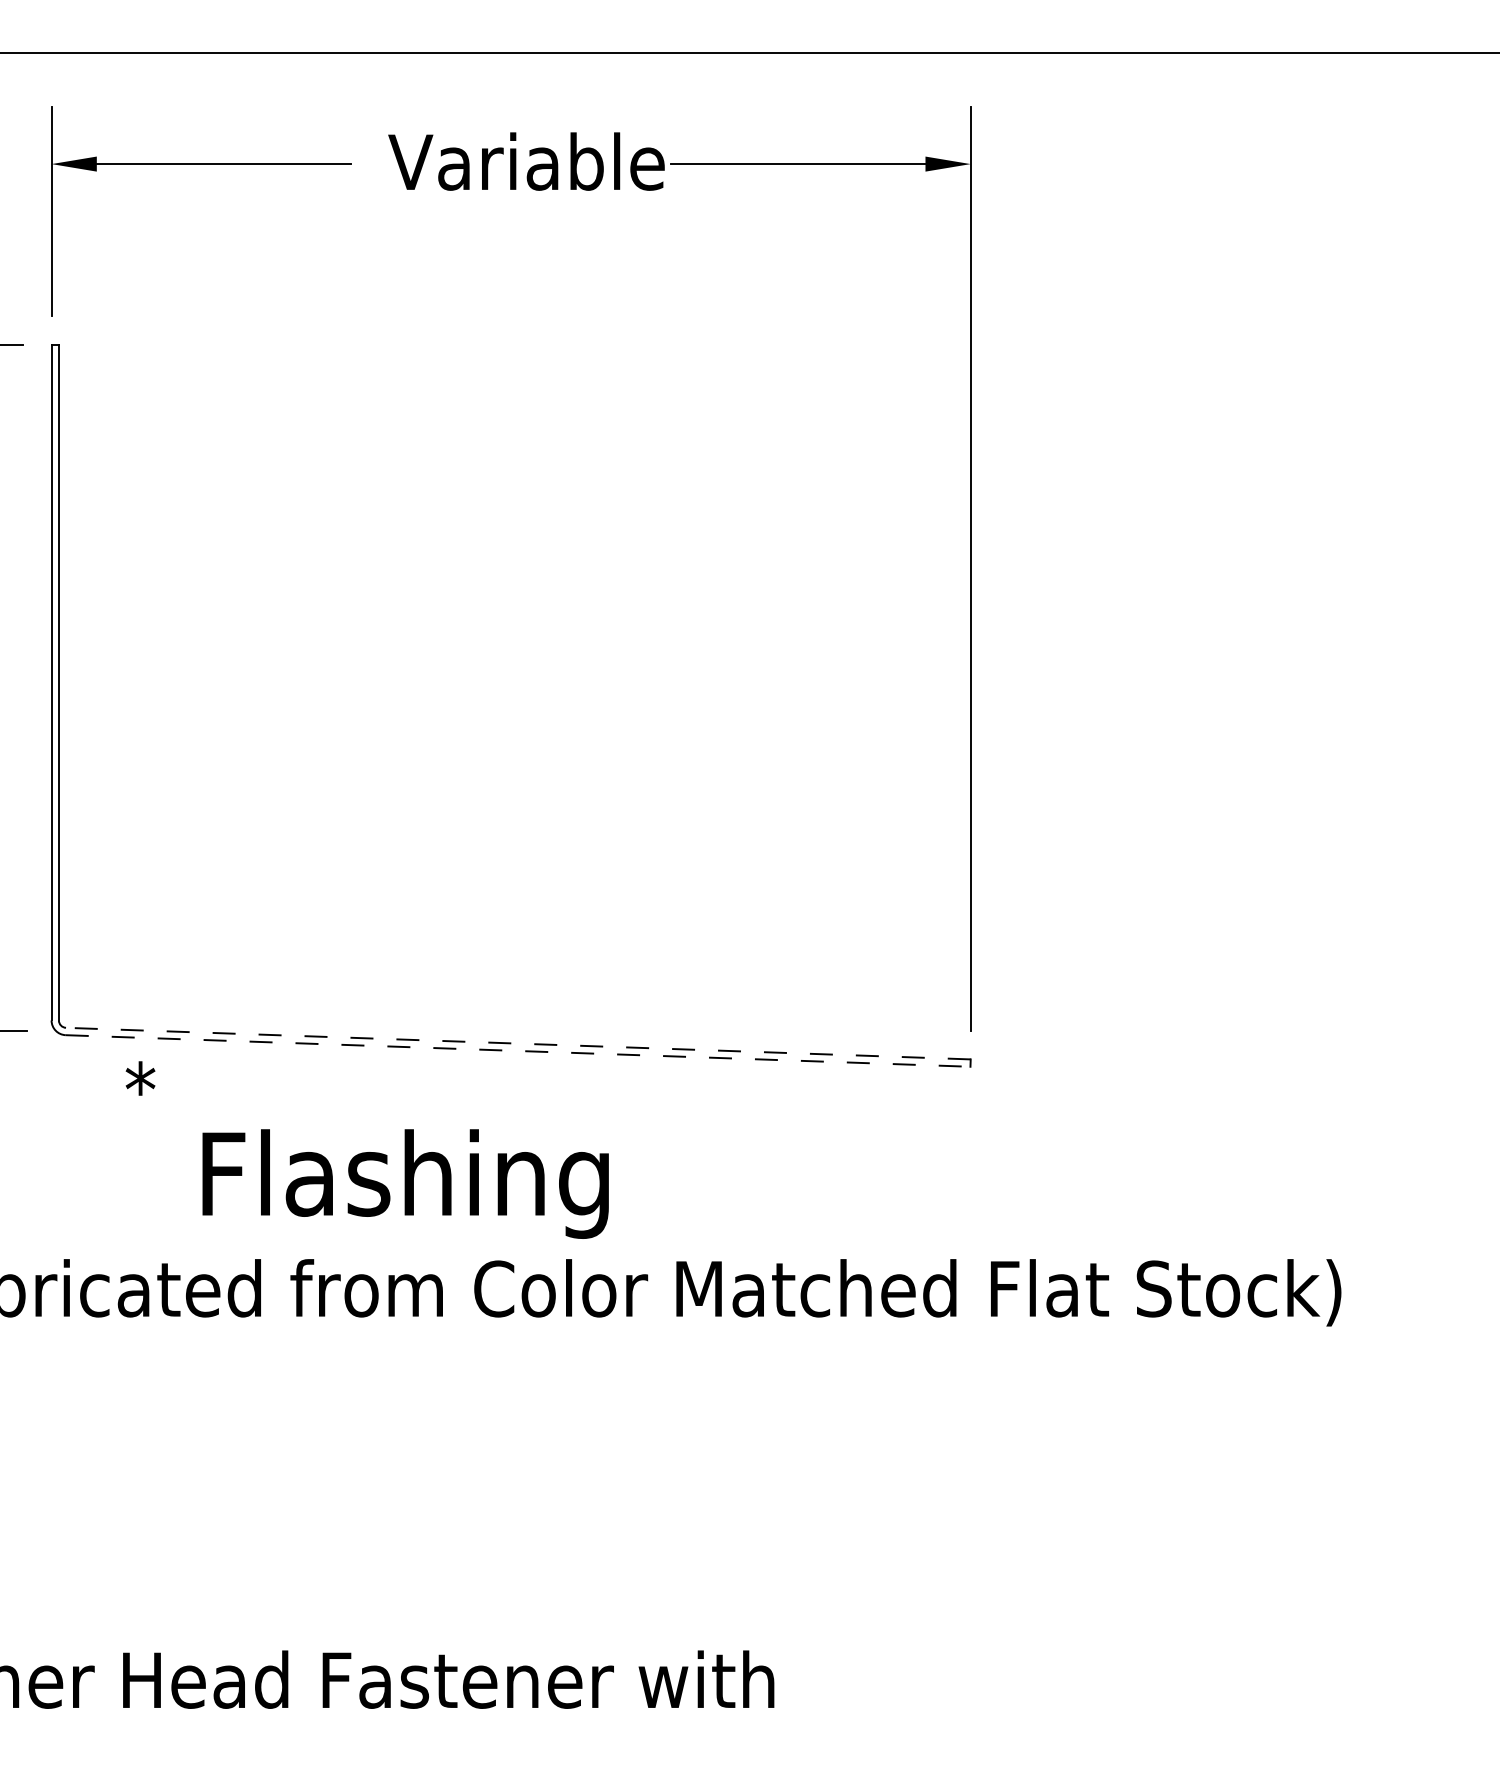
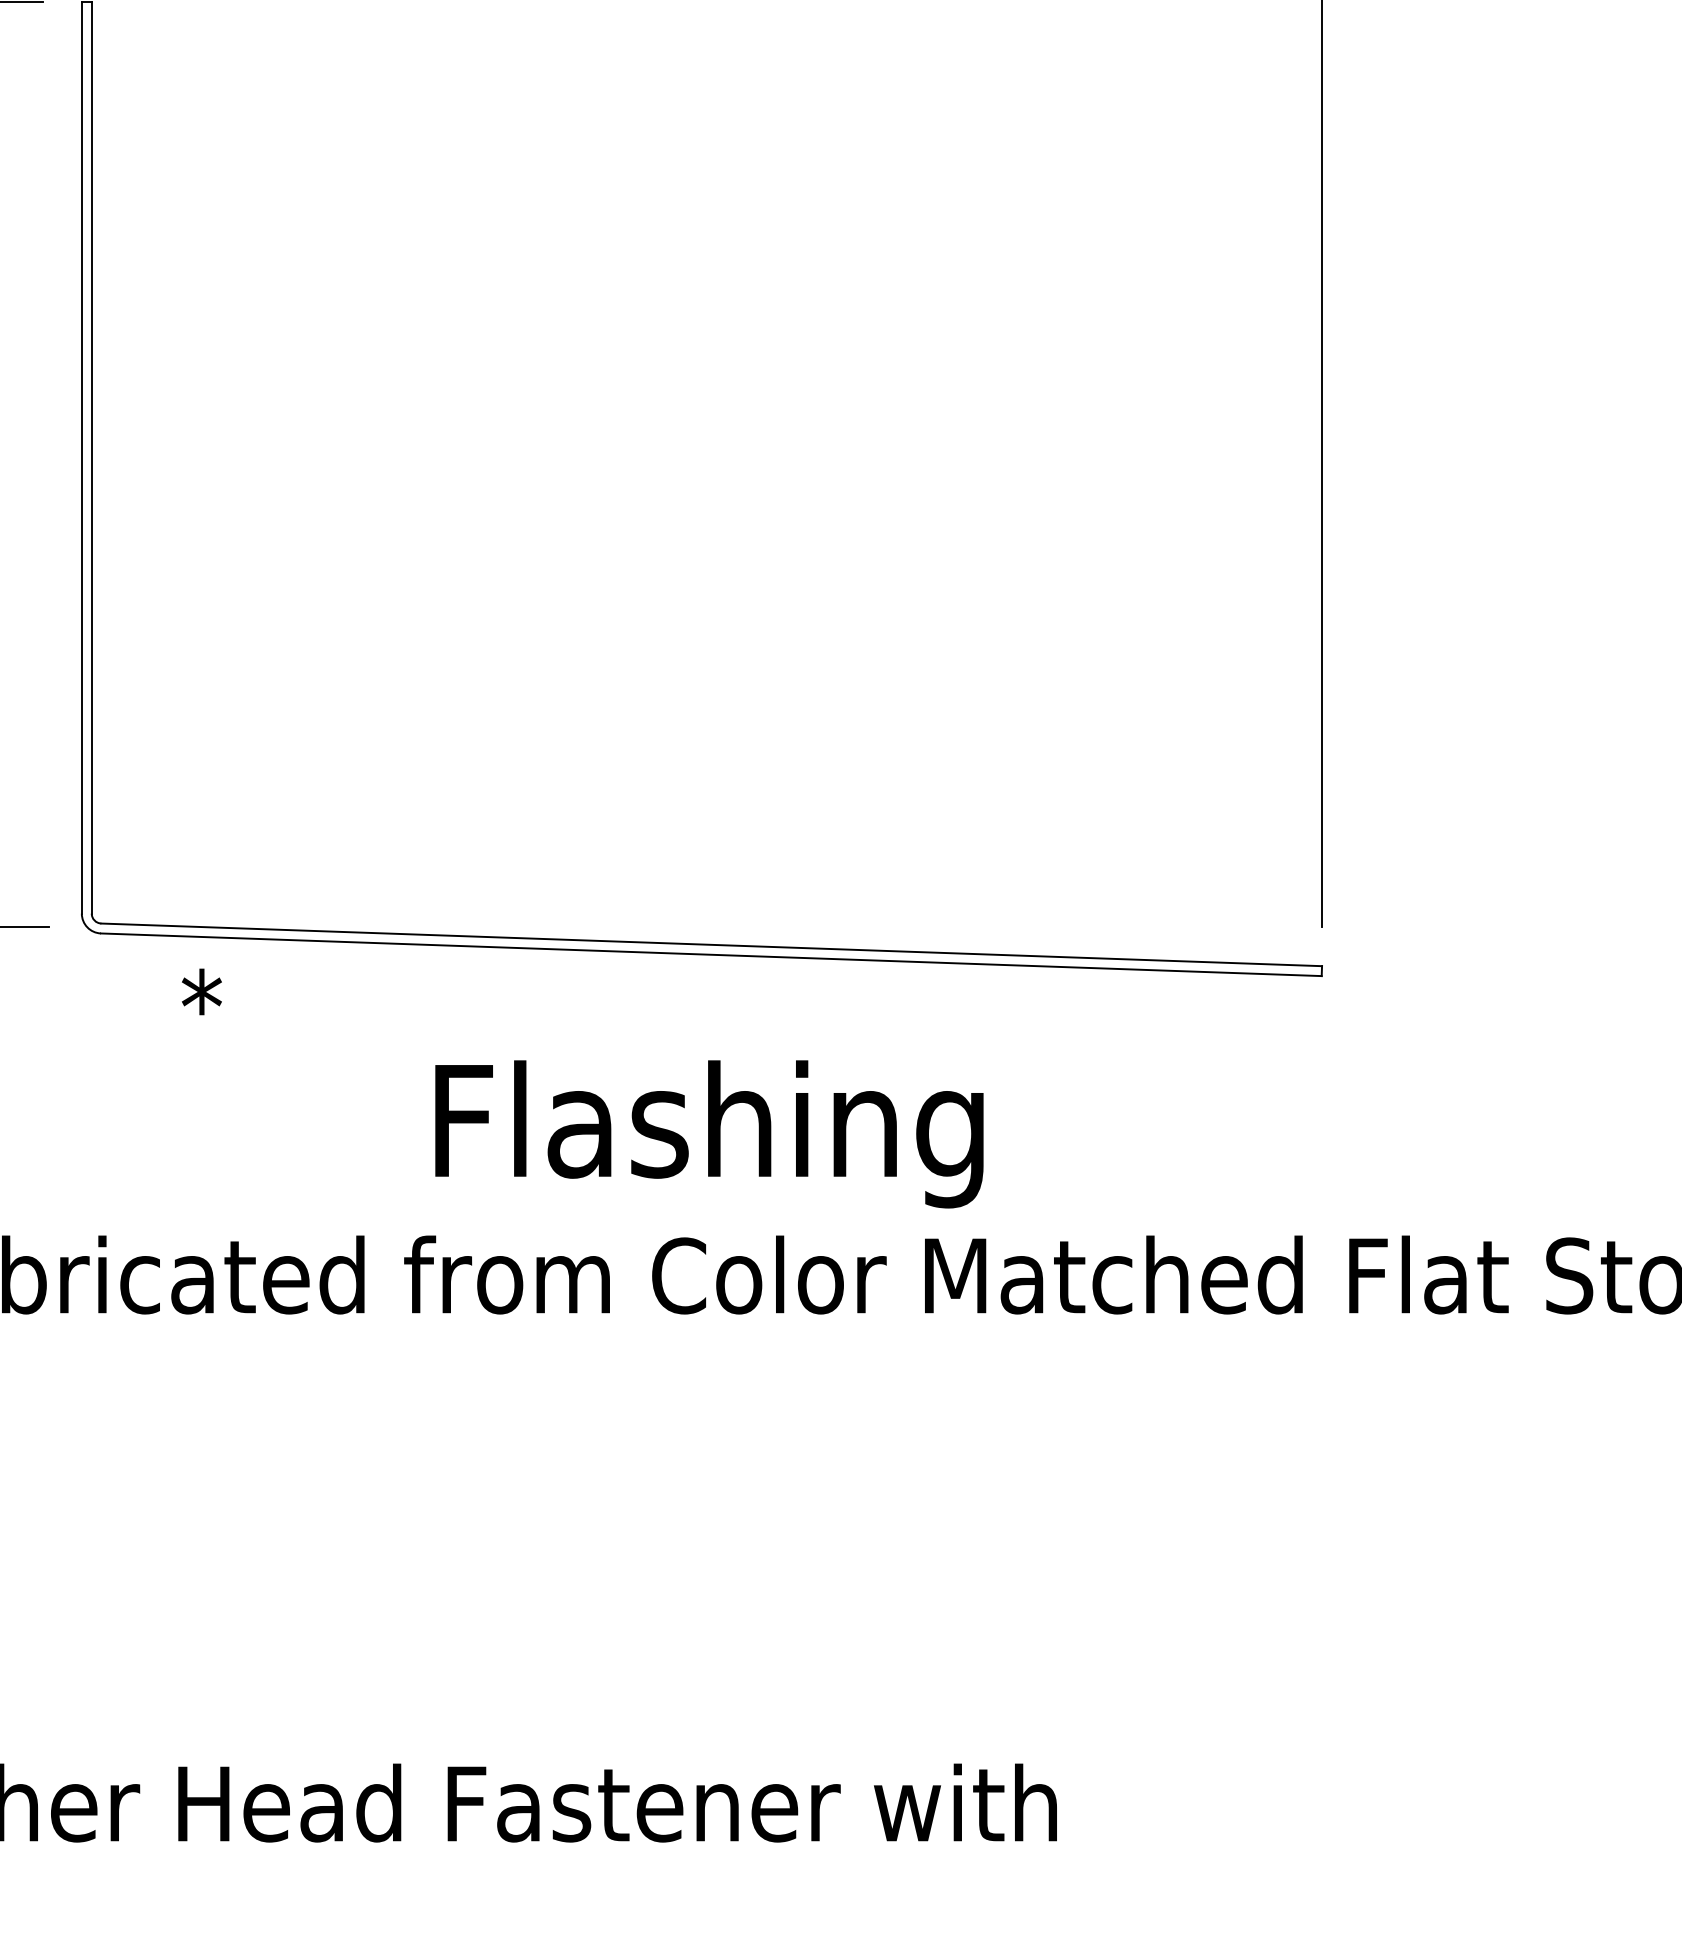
line: (518, 1043) -> (711, 944), dashed -> solid
line: (518, 1050) -> (711, 954), dashed -> solid
text: (405, 1183) -> (709, 1133), moved

